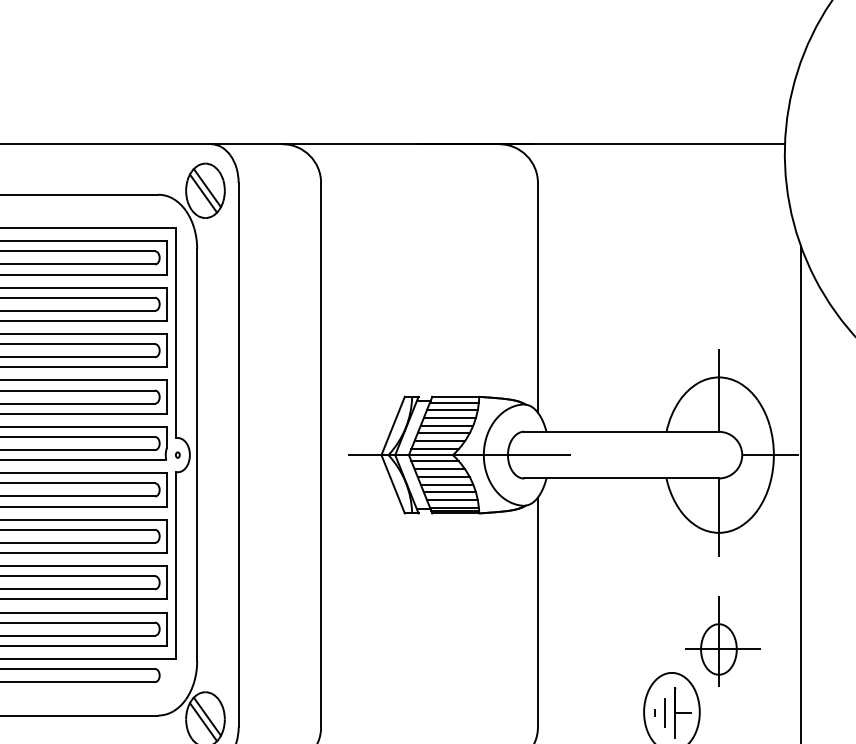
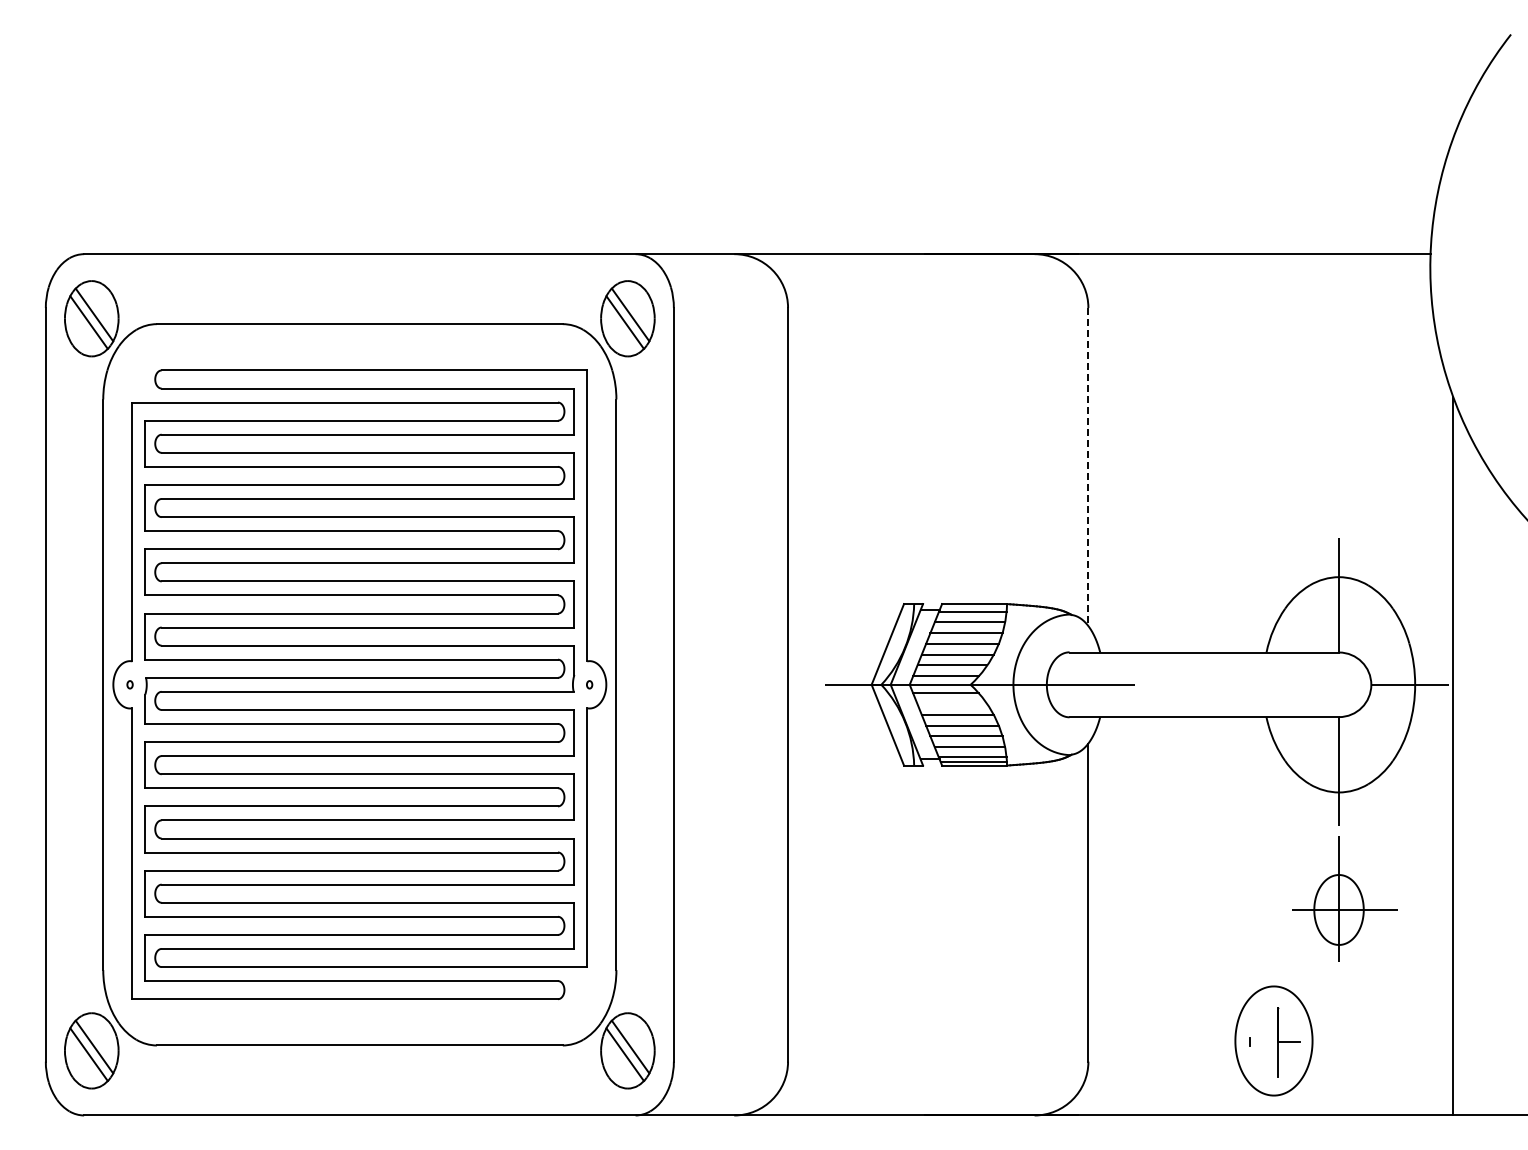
line: (538, 298) -> (1088, 467), solid -> dashed
line: (439, 469) -> (952, 704), removed
part: (722, 641) -> (1344, 898), moved
line: (665, 712) -> (1264, 1041), removed

